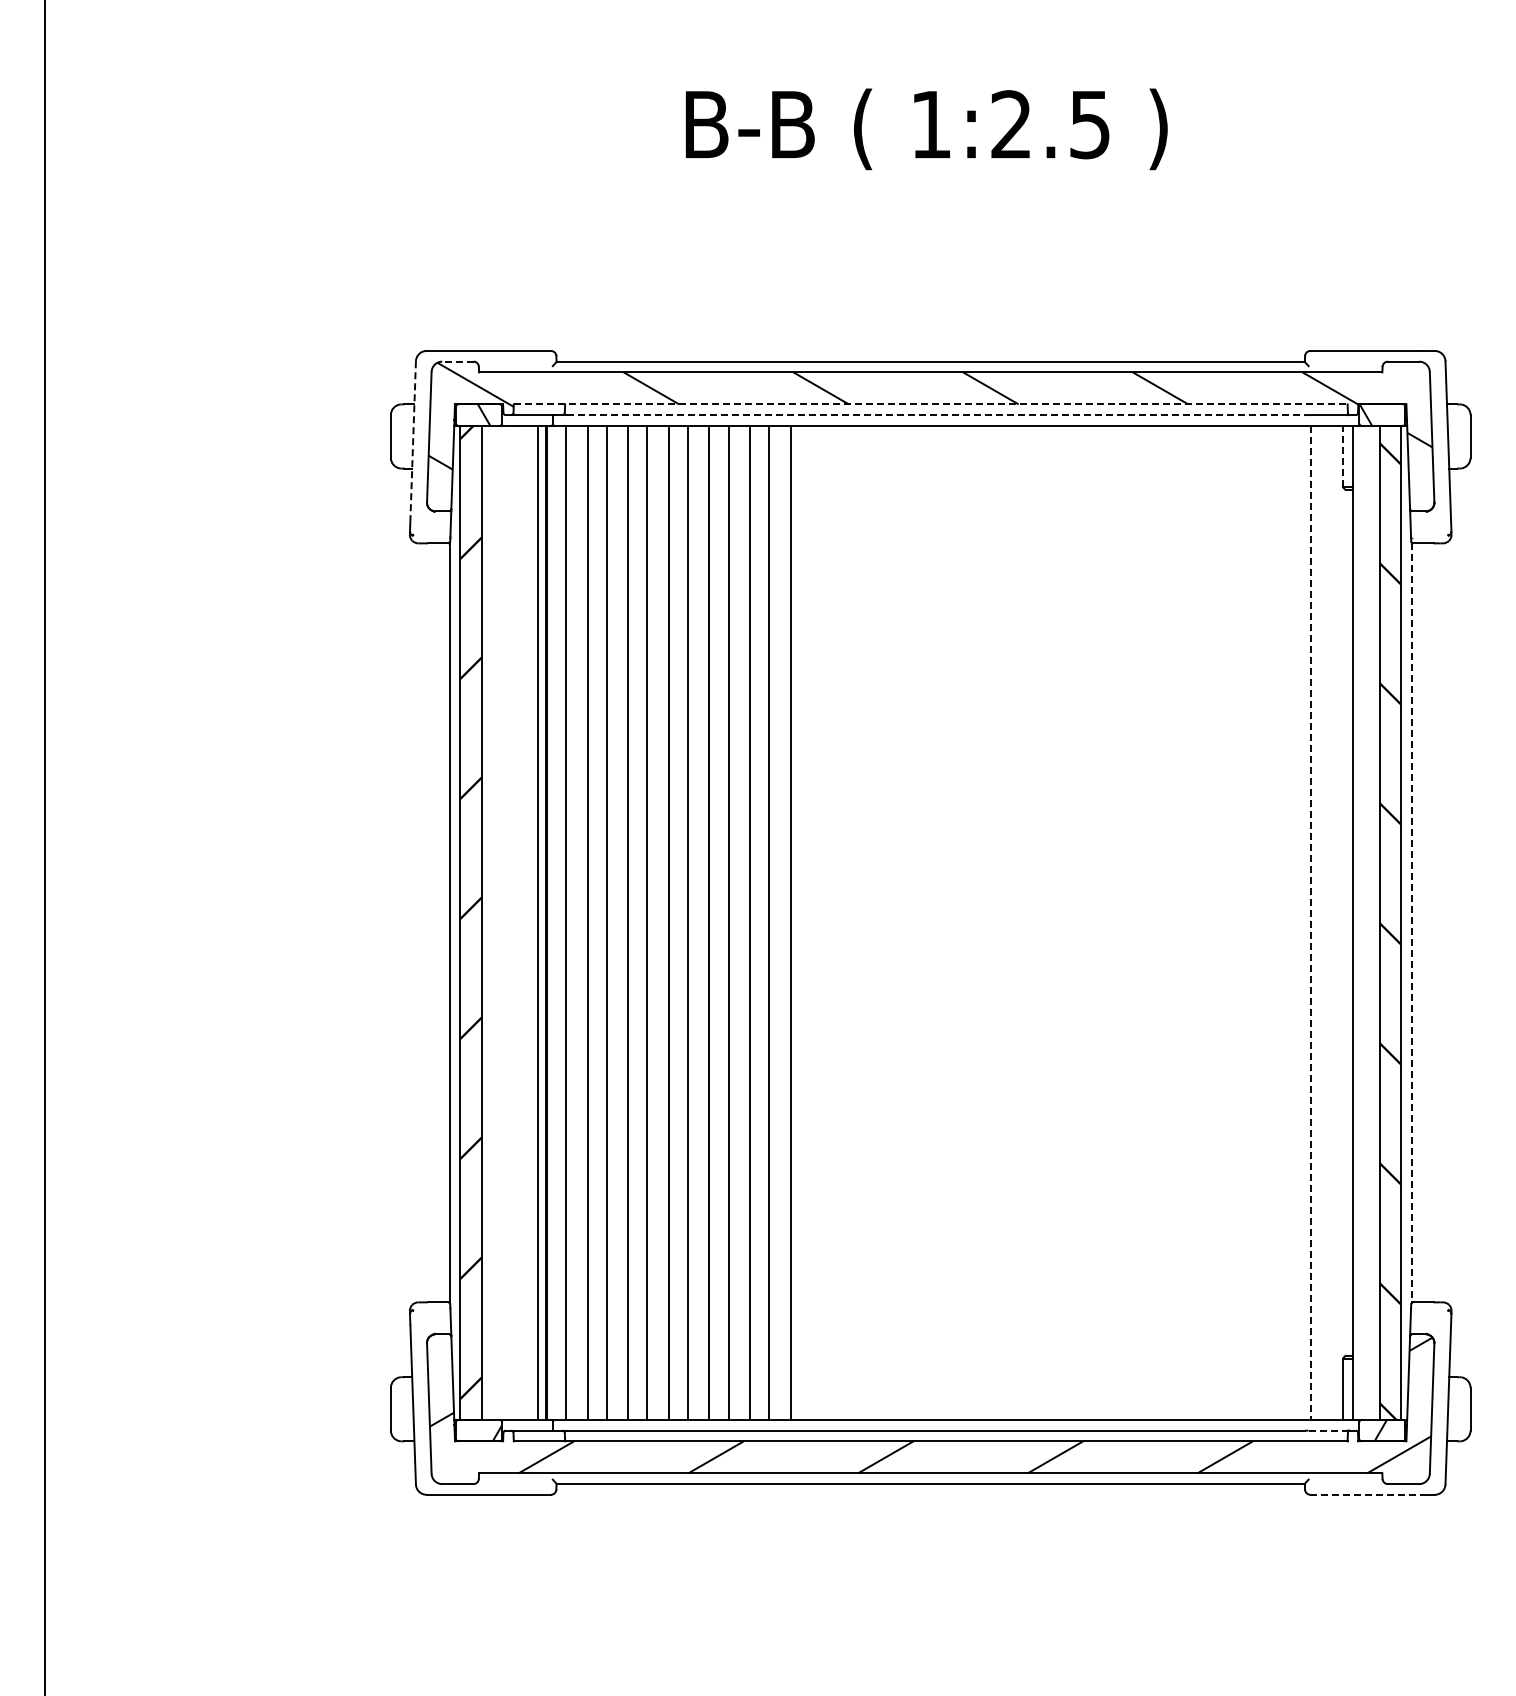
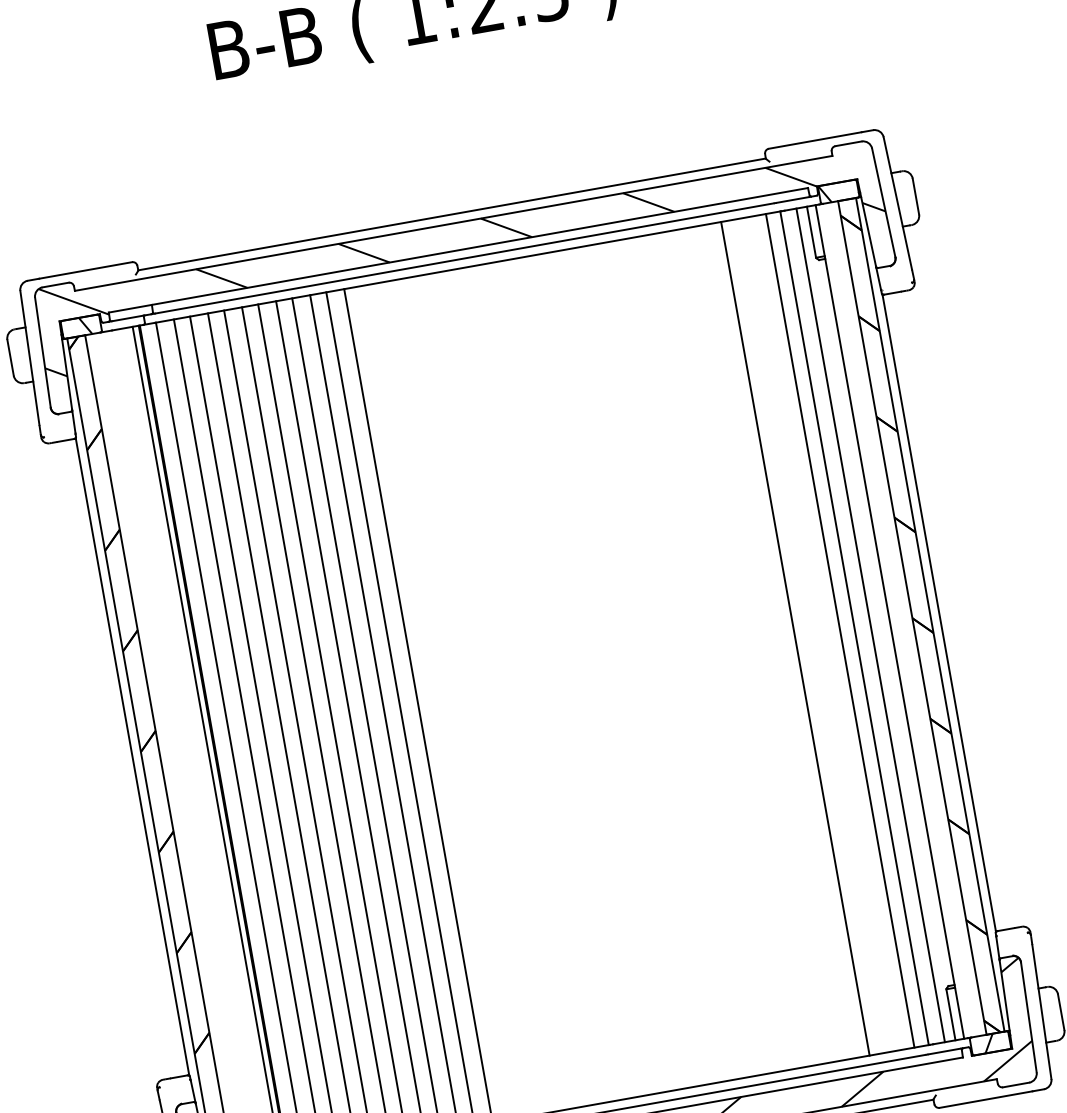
line: (457, 361) -> (55, 284), dashed -> solid
line: (930, 404) -> (458, 250), dashed -> solid
line: (935, 415) -> (464, 258), dashed -> solid
line: (413, 441) -> (30, 358), dashed -> solid
line: (1342, 455) -> (811, 231), dashed -> solid
line: (1240, 922) -> (795, 638), added
line: (1293, 922) -> (840, 630), added
line: (1329, 922) -> (870, 625), added
line: (1310, 923) -> (854, 628), dashed -> solid
line: (1411, 923) -> (939, 613), dashed -> solid
line: (1328, 1430) -> (945, 1051), dashed -> solid
line: (1366, 1494) -> (986, 1099), dashed -> solid

